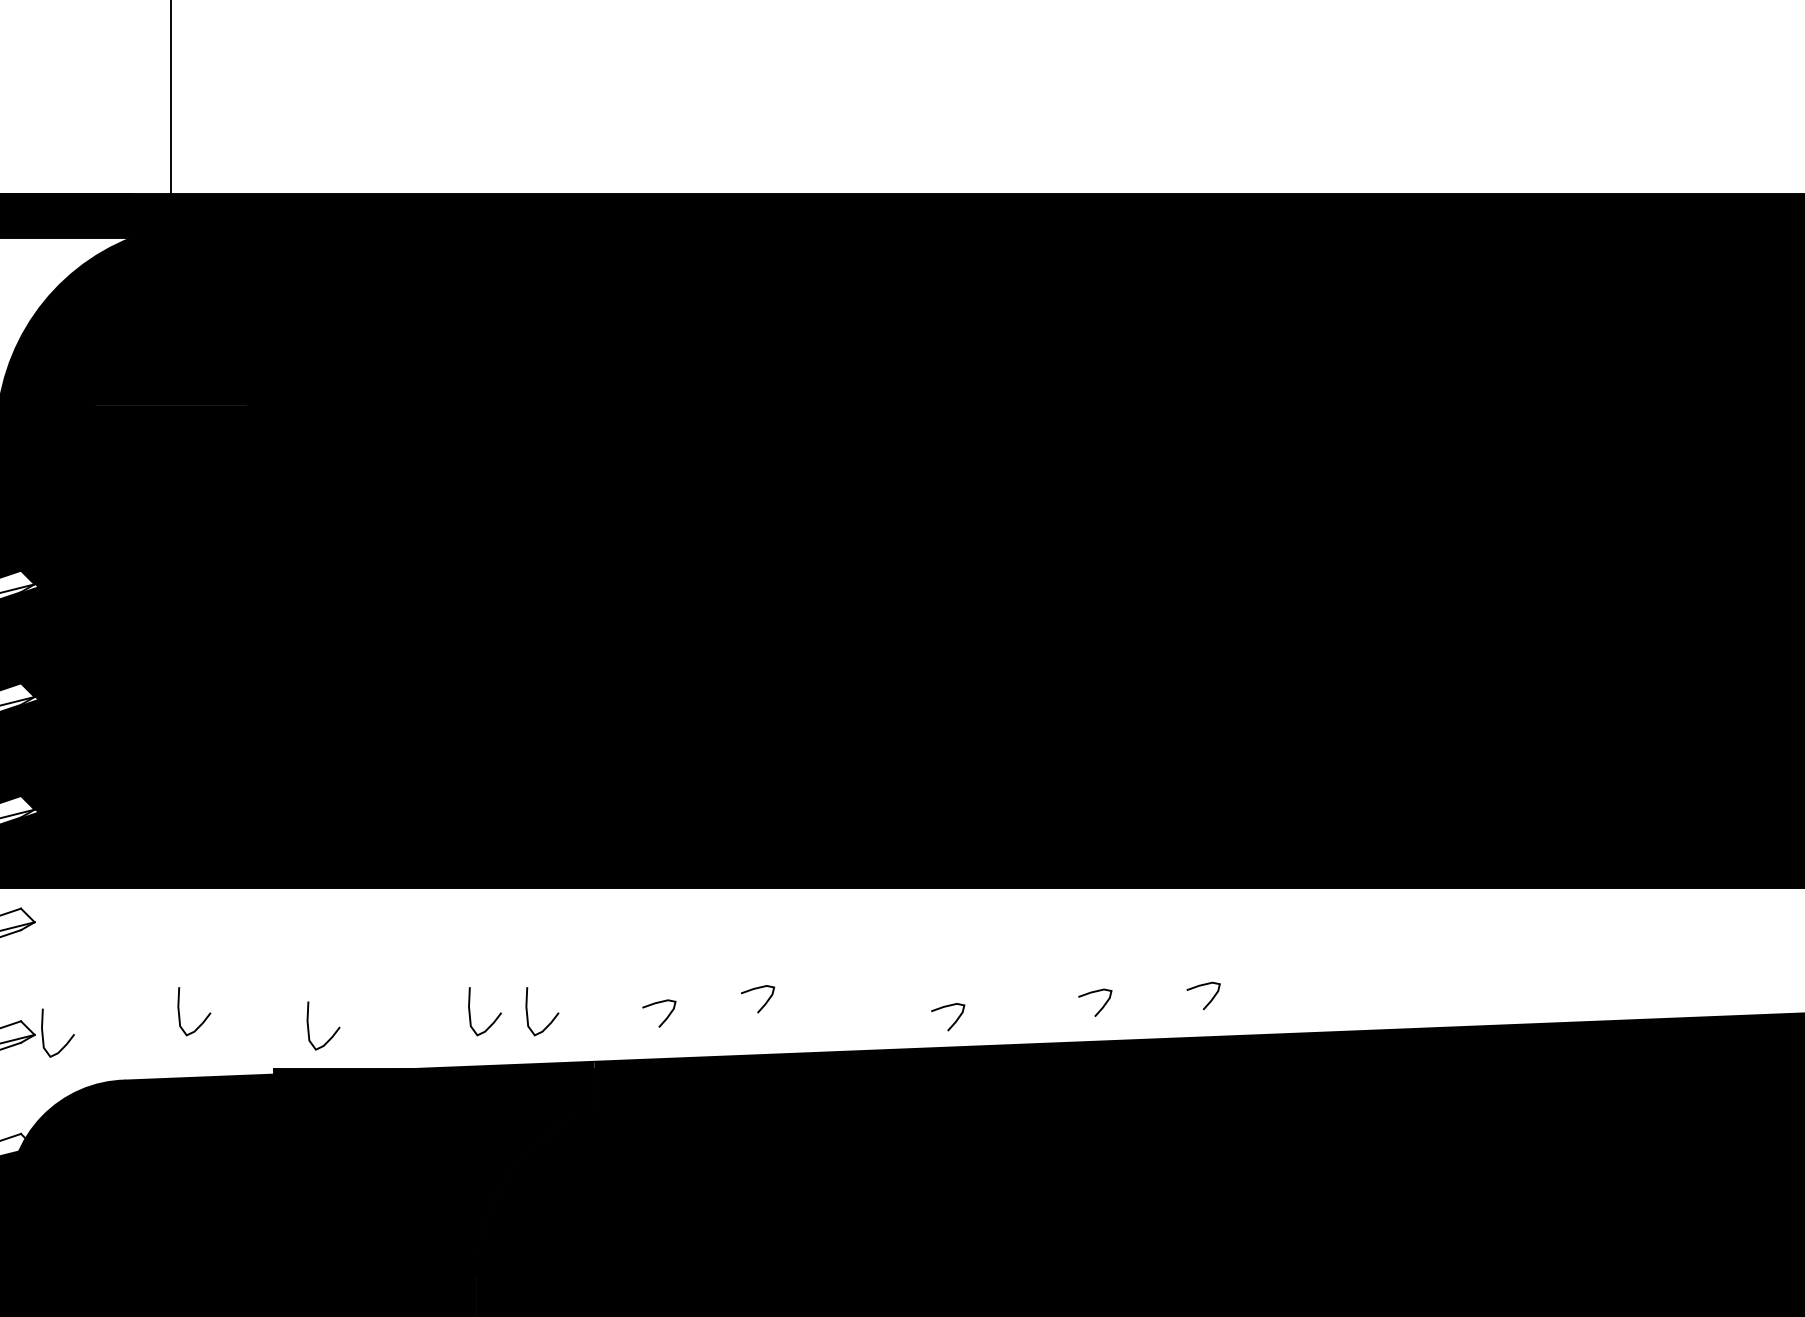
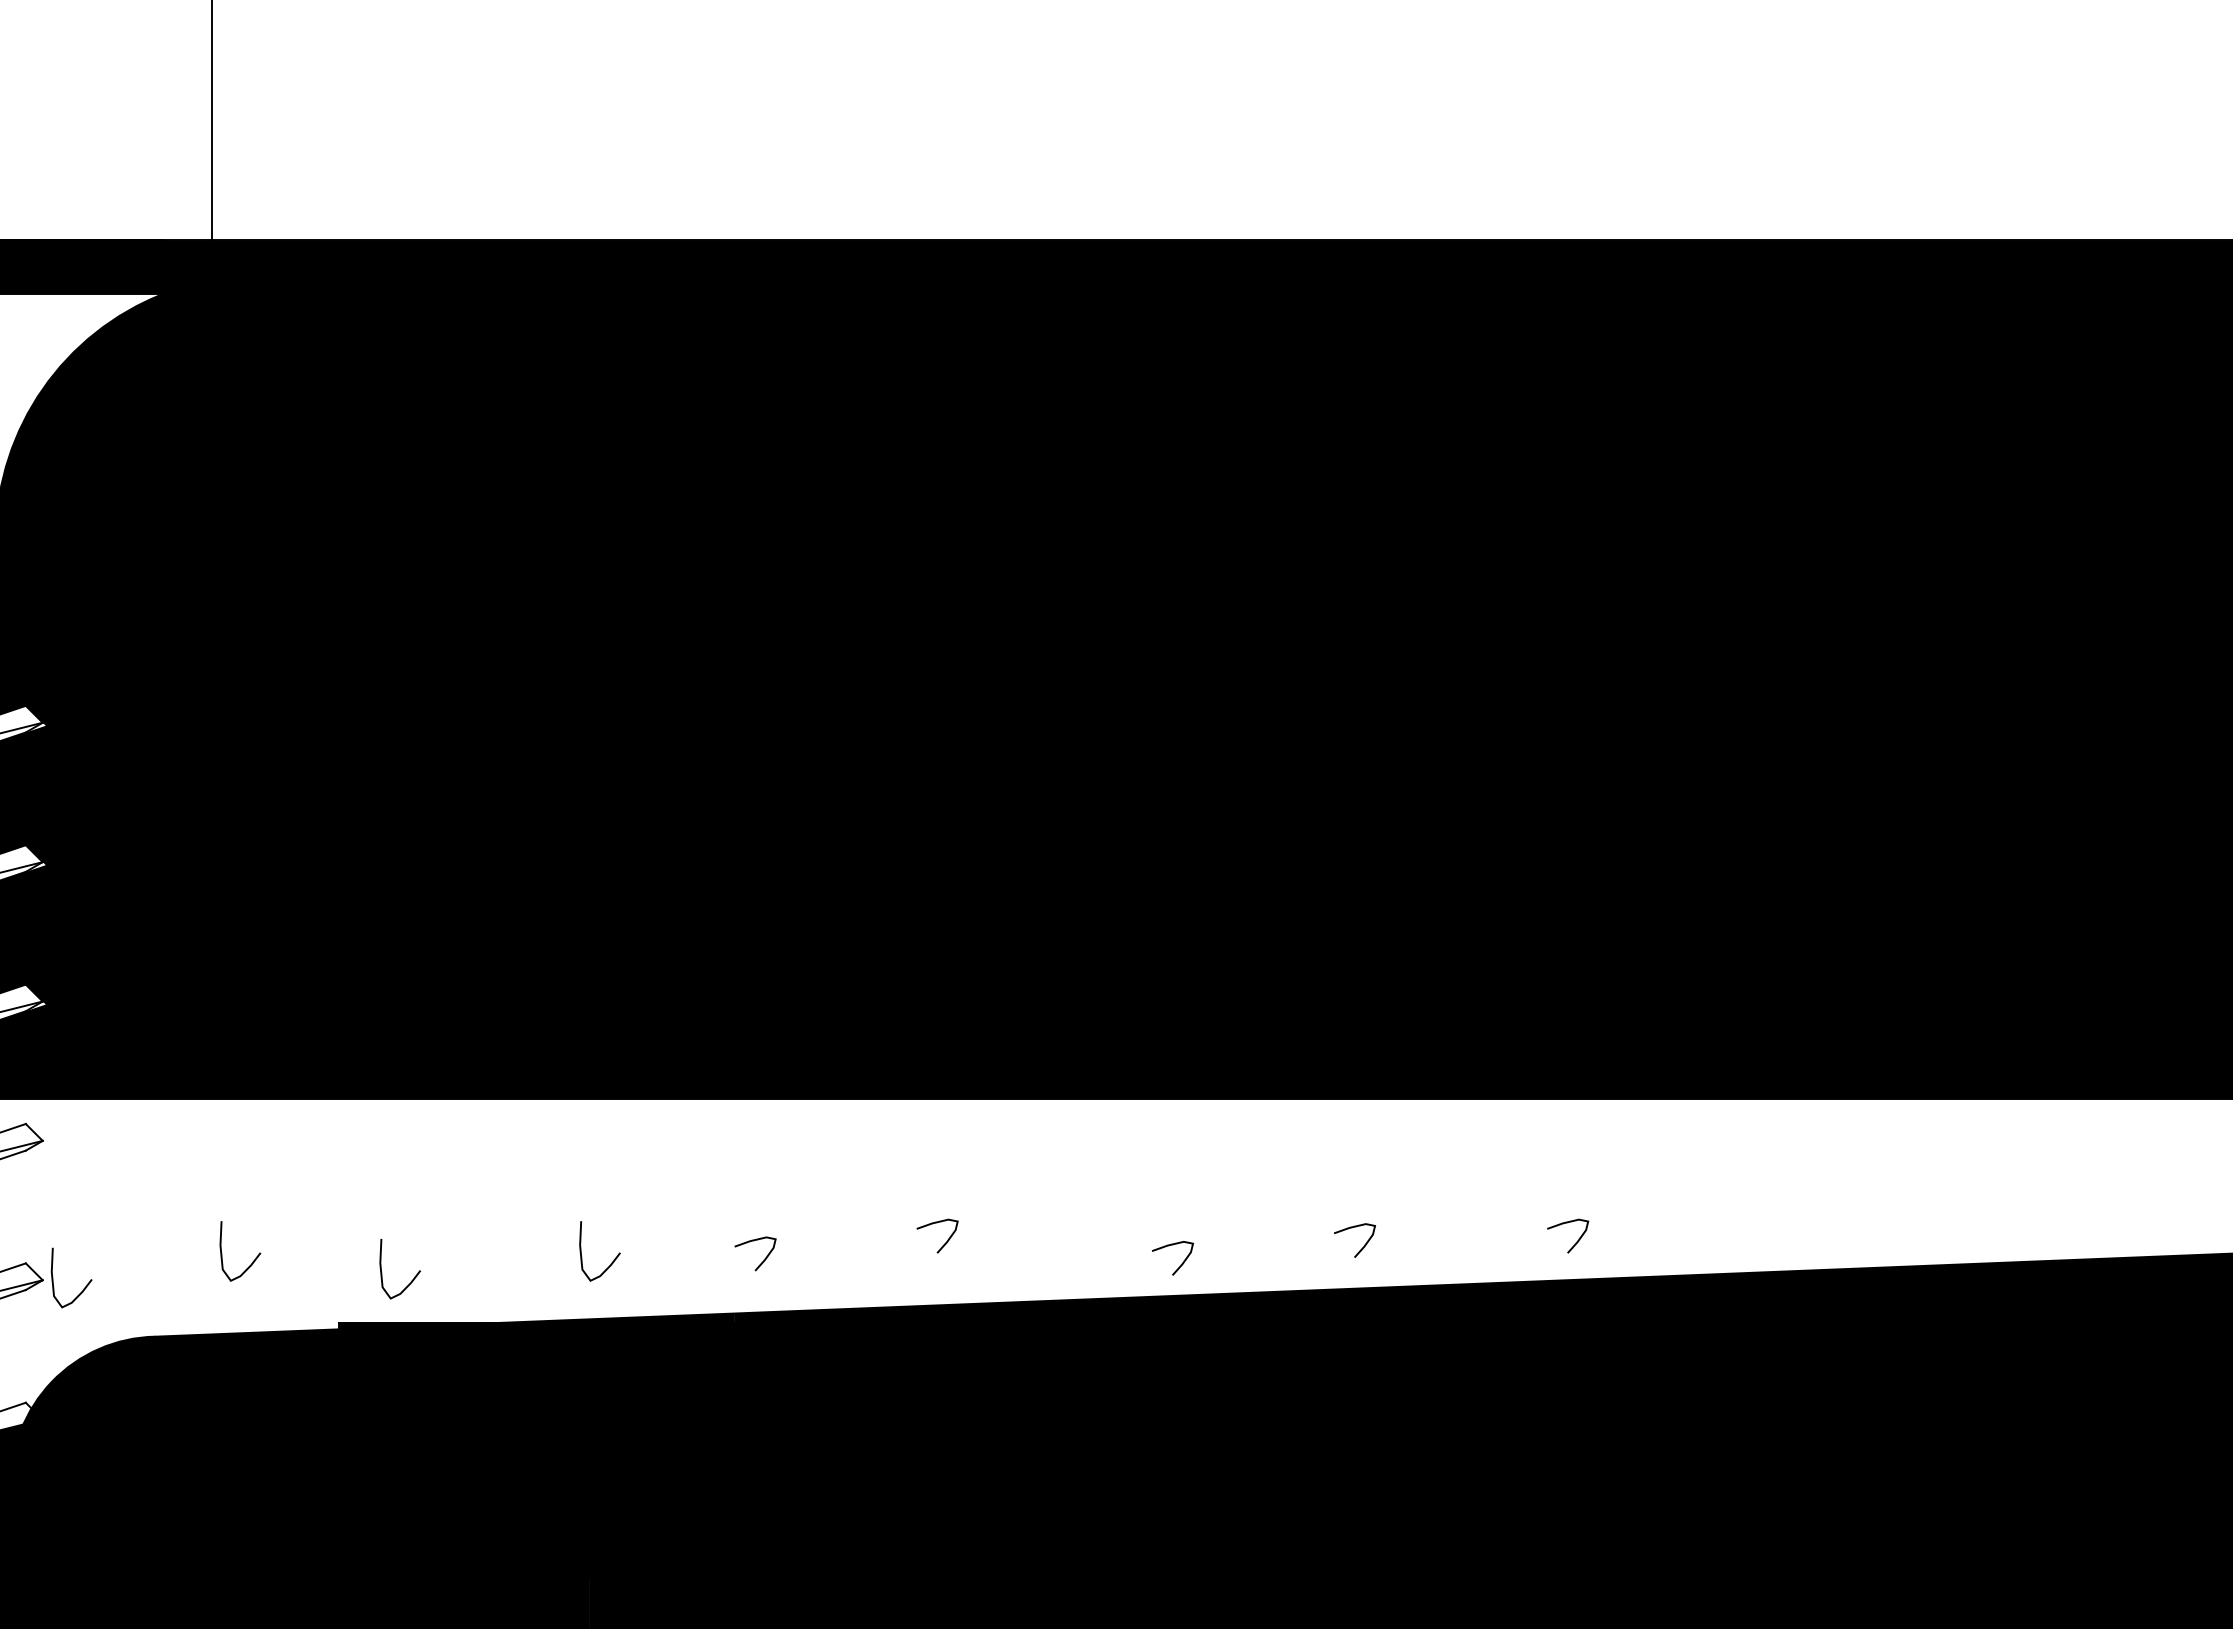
curve: (1209, 1001) -> (1575, 1242), moved
curve: (666, 1017) -> (764, 1258), moved
curve: (551, 1020) -> (682, 1262), removed

